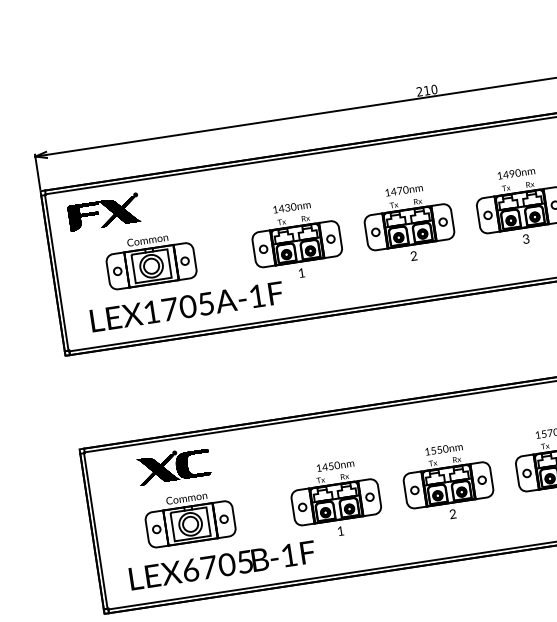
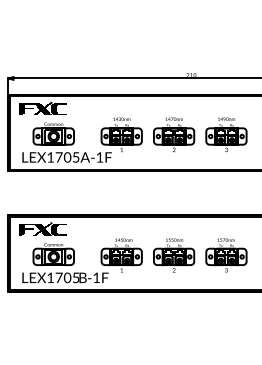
hatch: (152, 206) -> (58, 109), added
hatch: (123, 474) -> (26, 229), added
text: (190, 569) -> (50, 277), LEX6705 -> LEX1705

